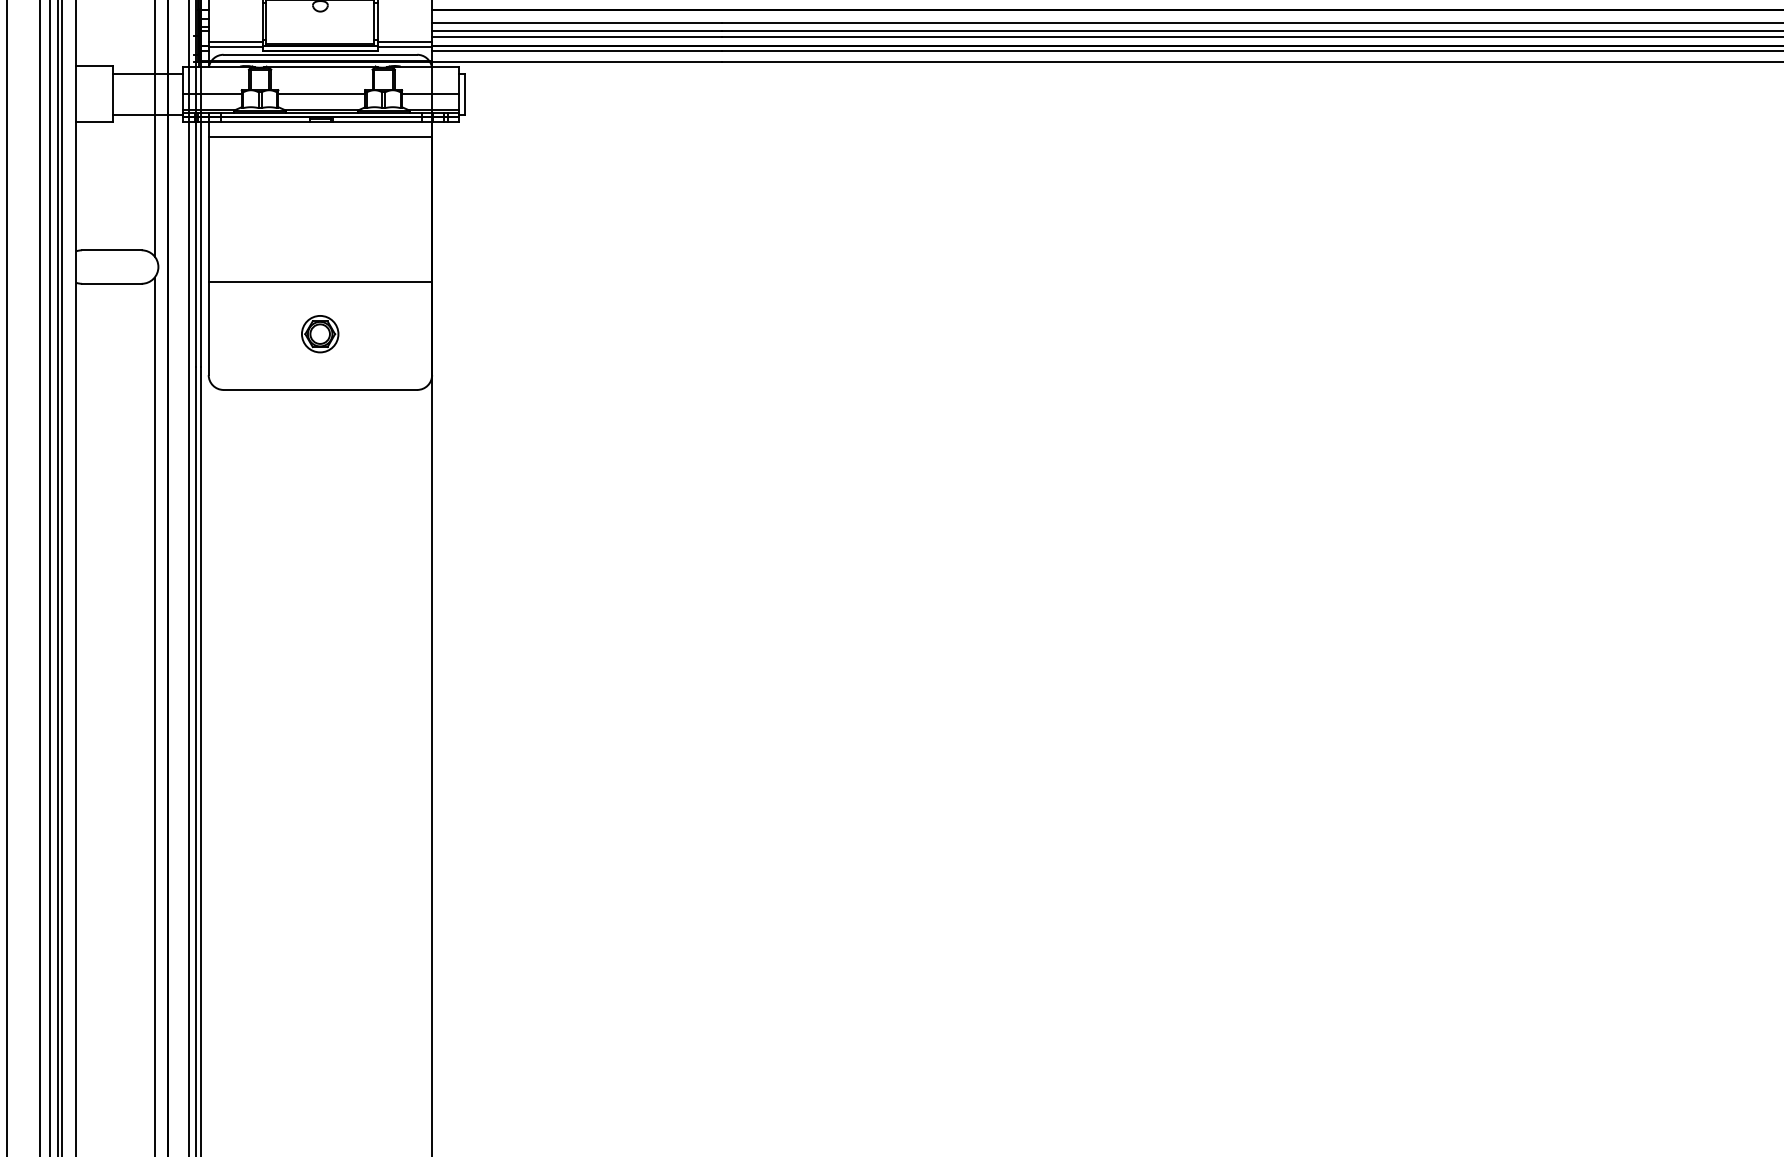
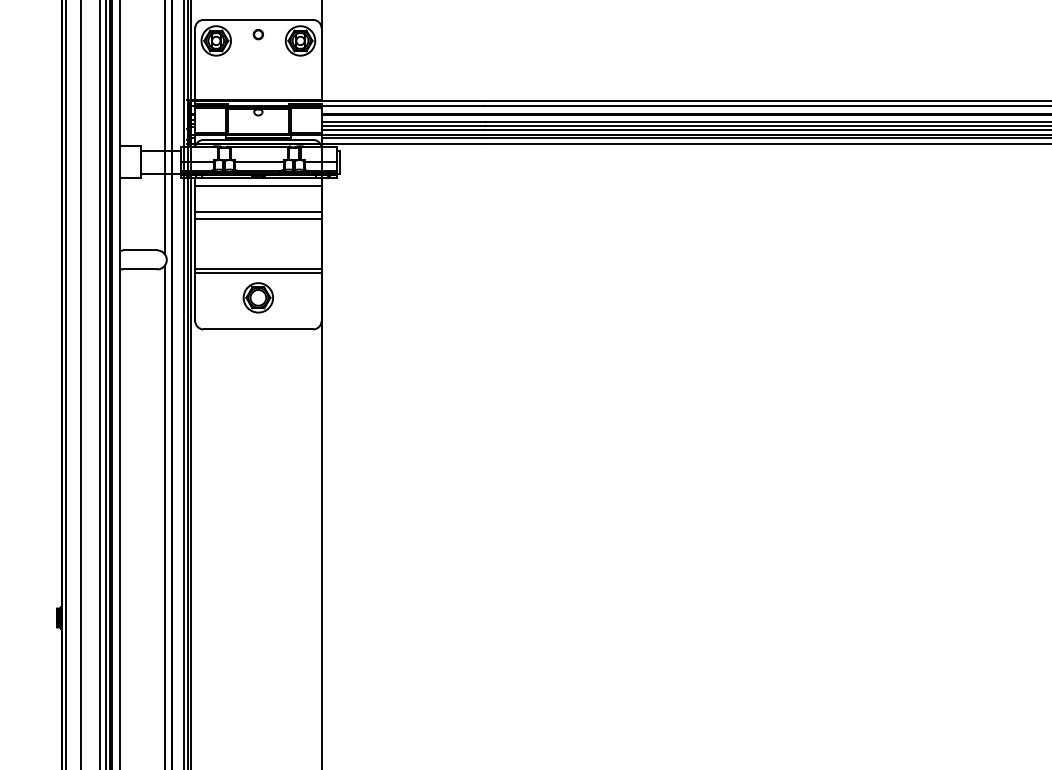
line: (320, 181) -> (258, 211), added
line: (320, 195) -> (258, 219), added
line: (320, 289) -> (258, 272), added
part: (318, 333) -> (257, 297), size x1.43

